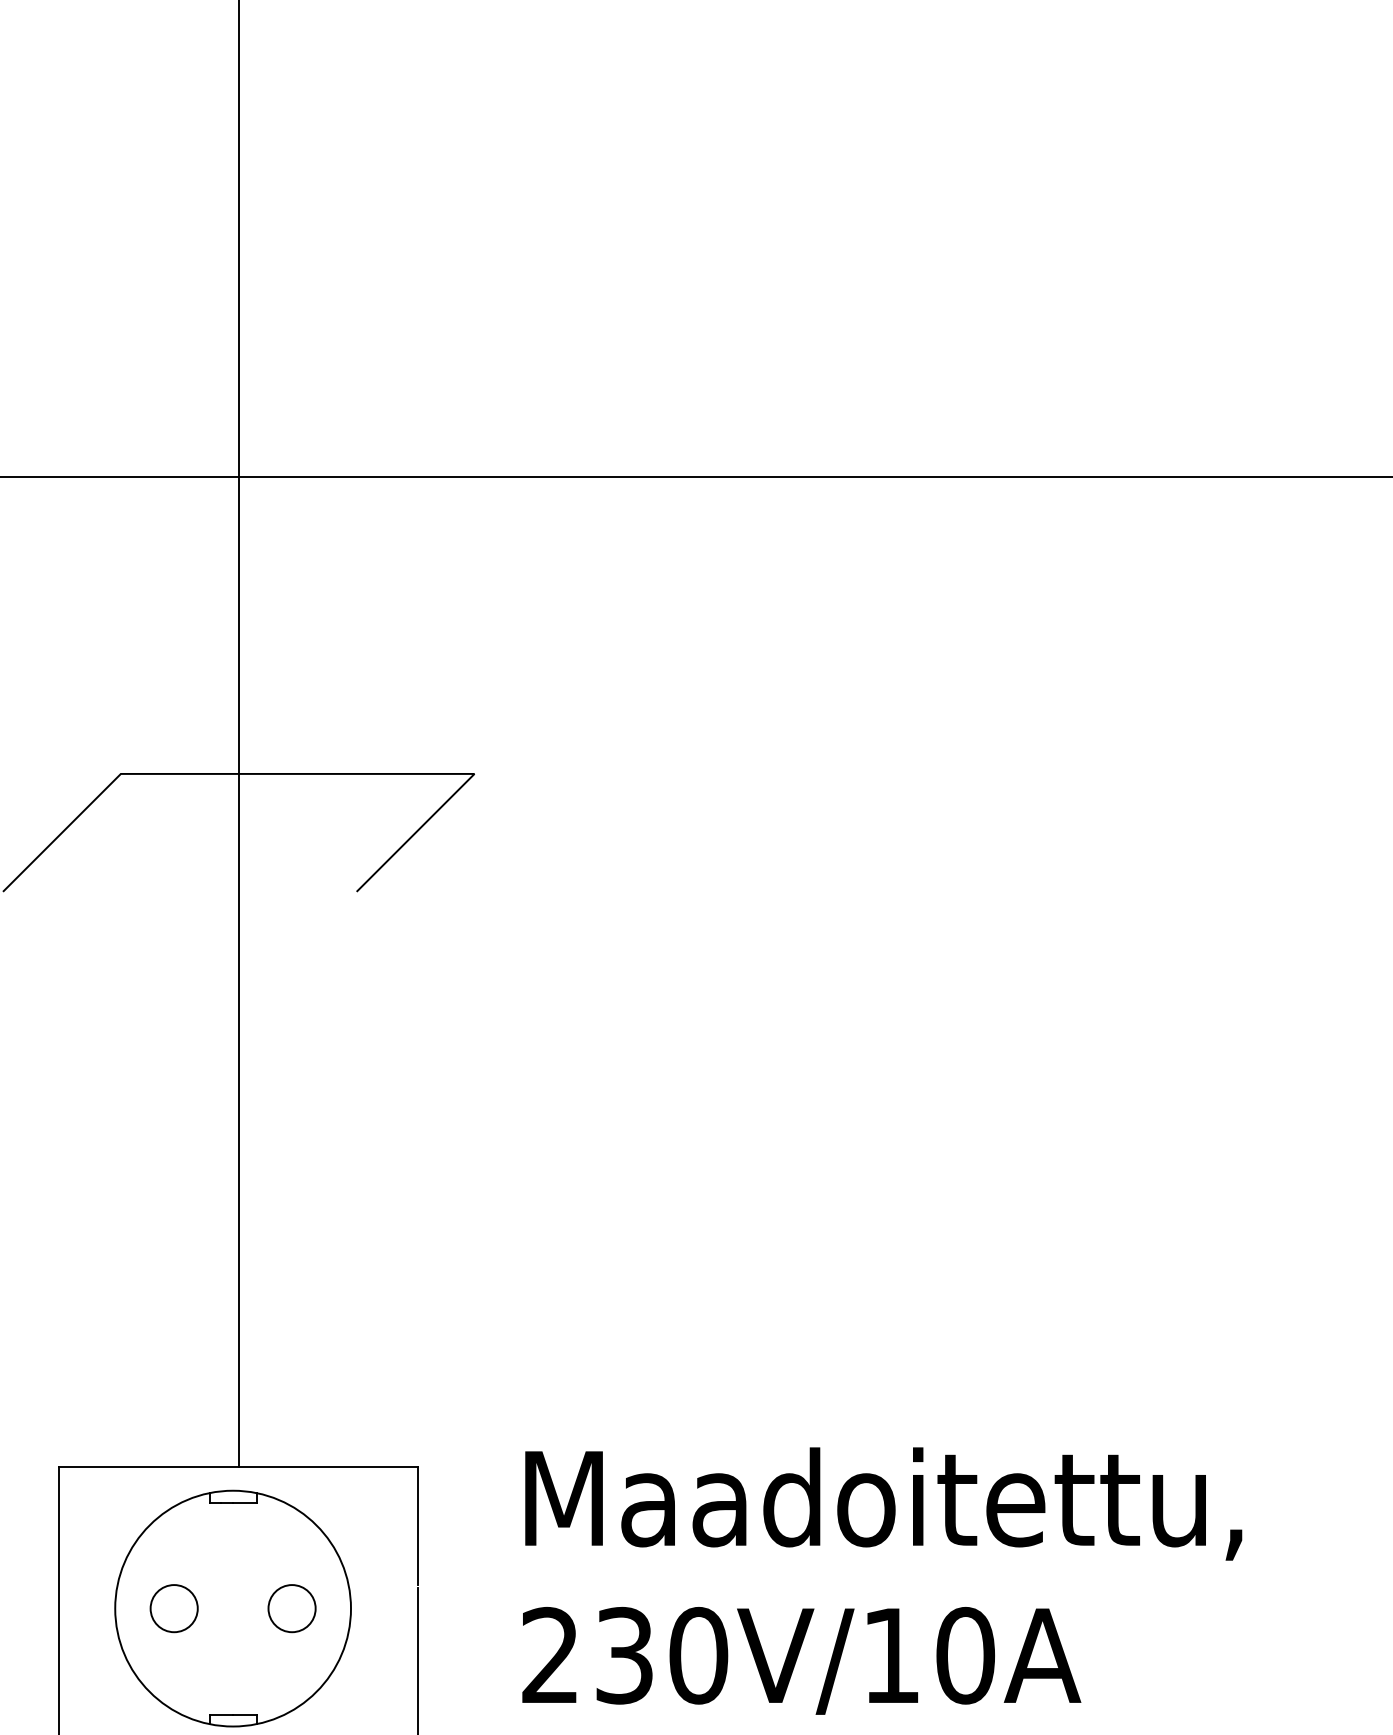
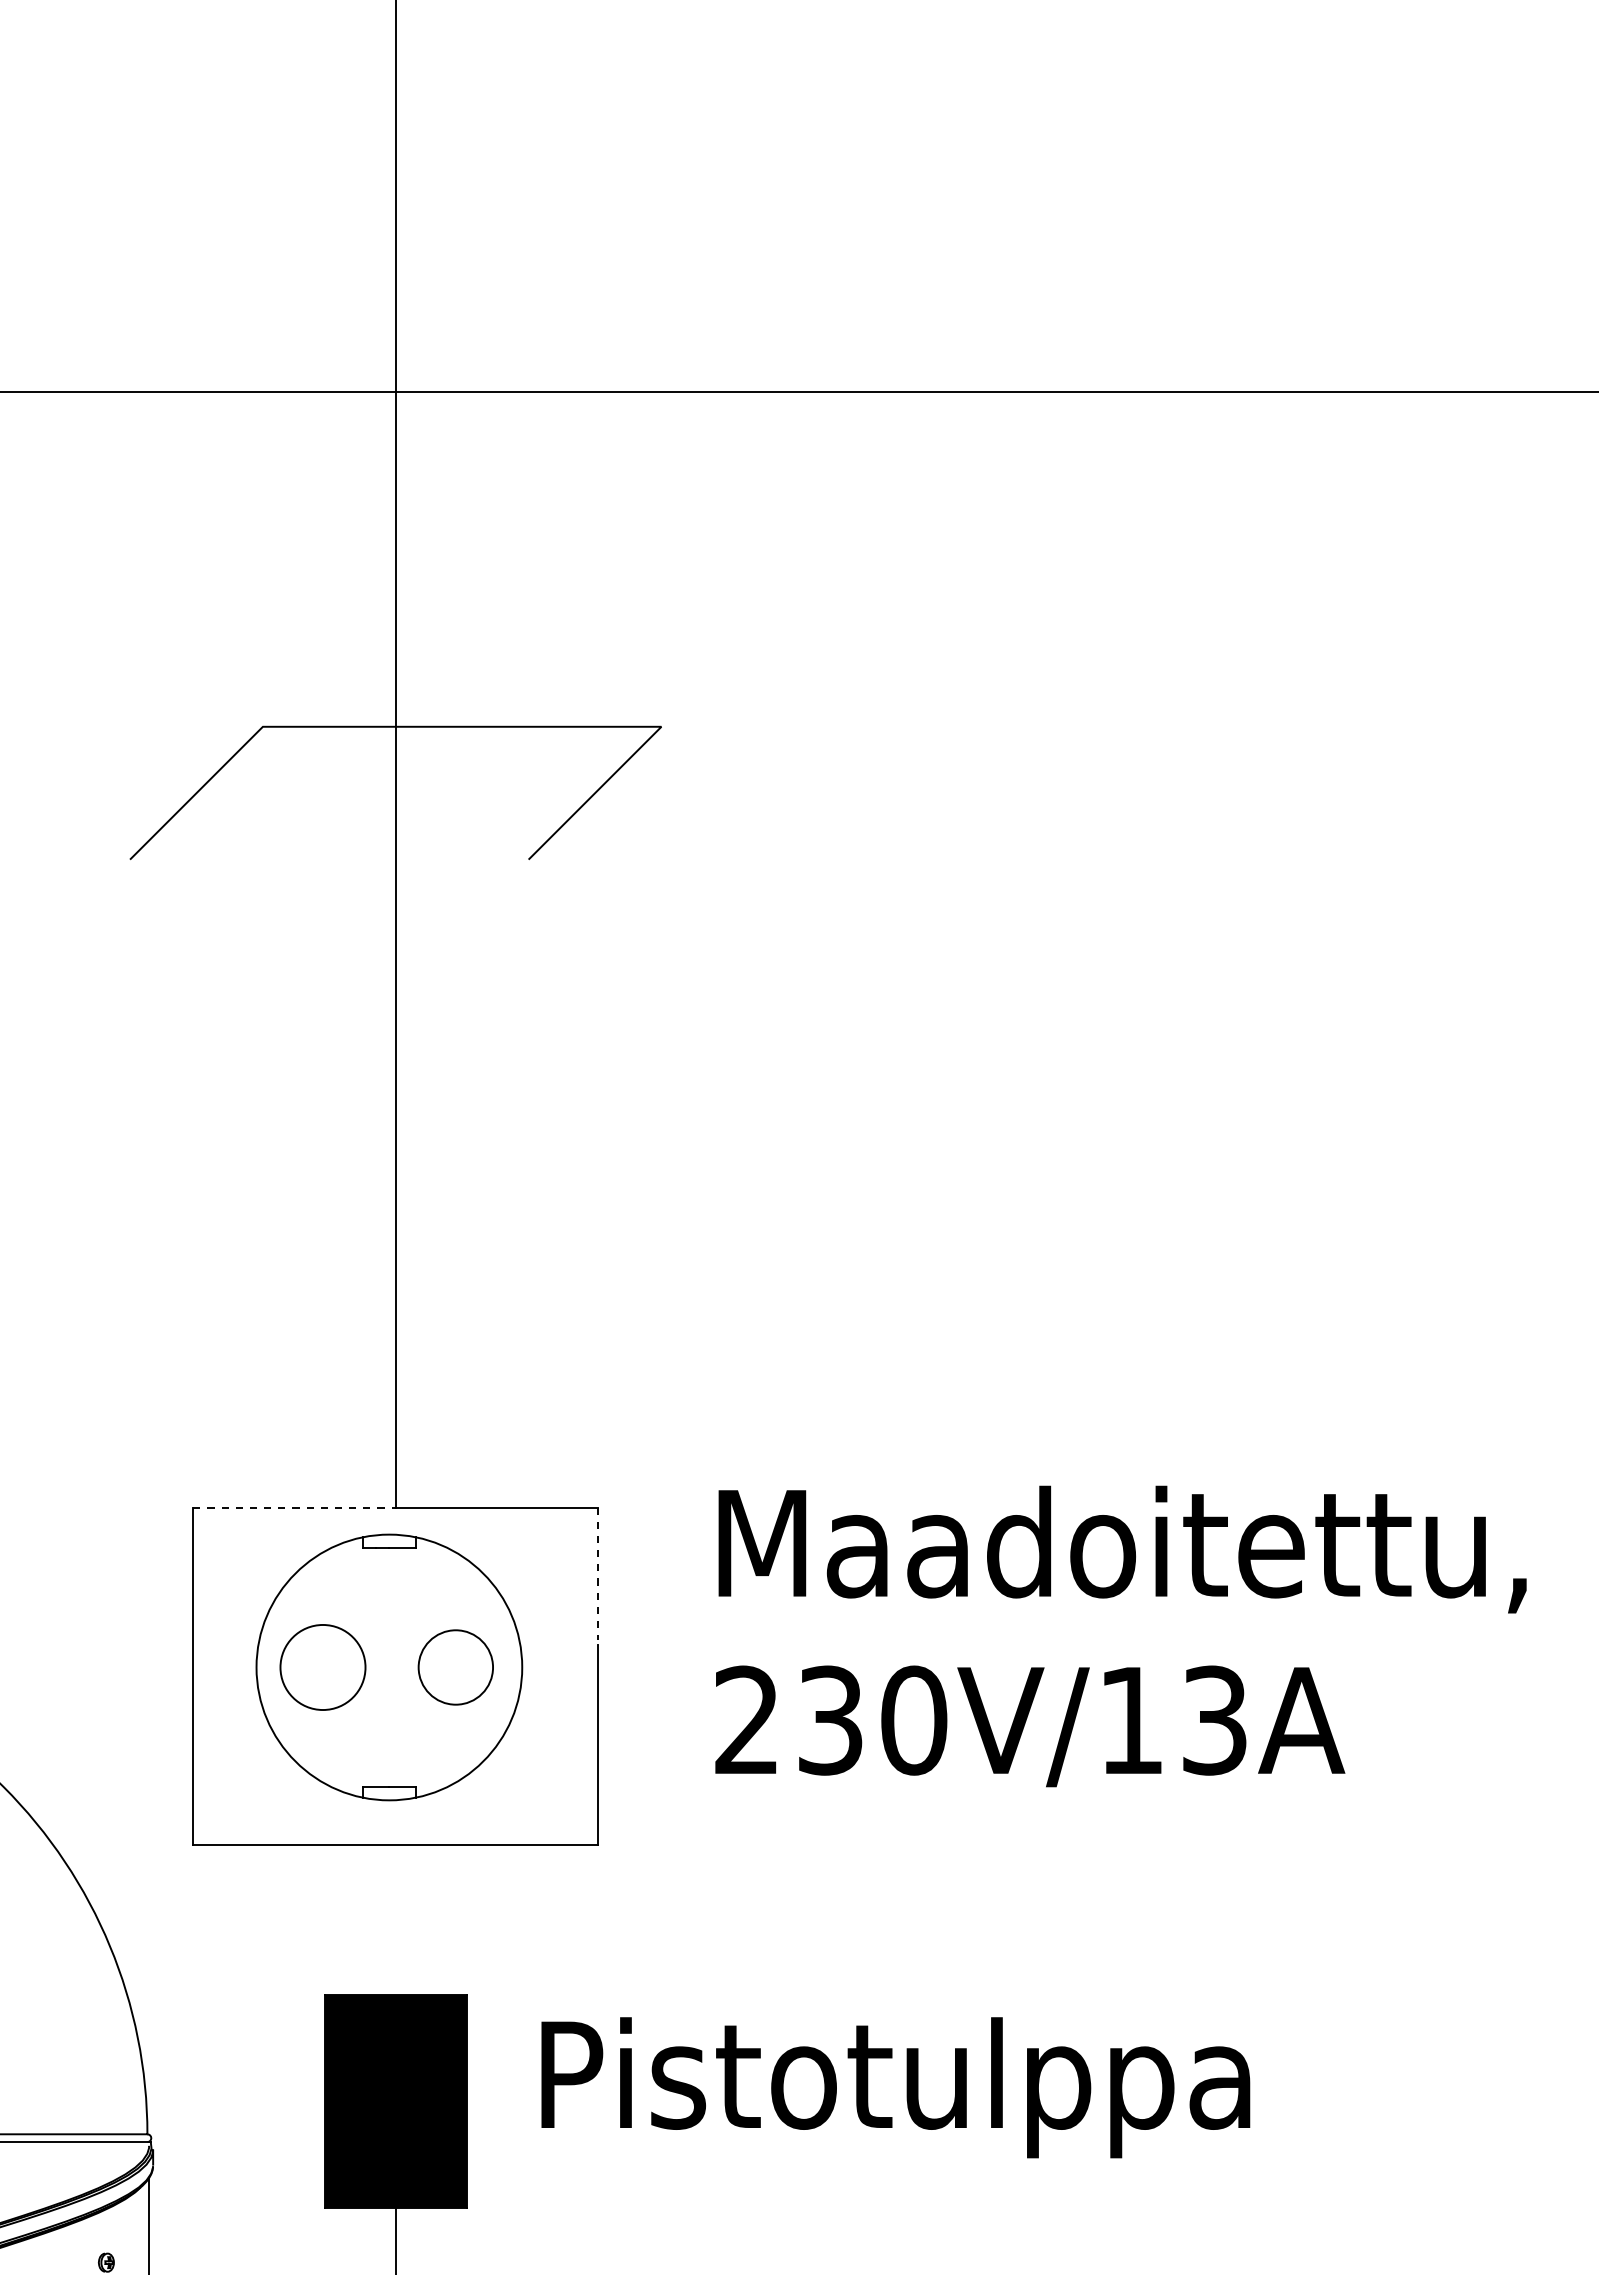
line: (149, 1466) -> (295, 1507), solid -> dashed
line: (418, 1526) -> (598, 1574), solid -> dashed
circle: (173, 1608) -> (322, 1667), size x1.6
circle: (291, 1608) -> (455, 1667), size x1.4
text: (966, 1655) -> (1215, 1720), 230V/10A -> 230V/13A

